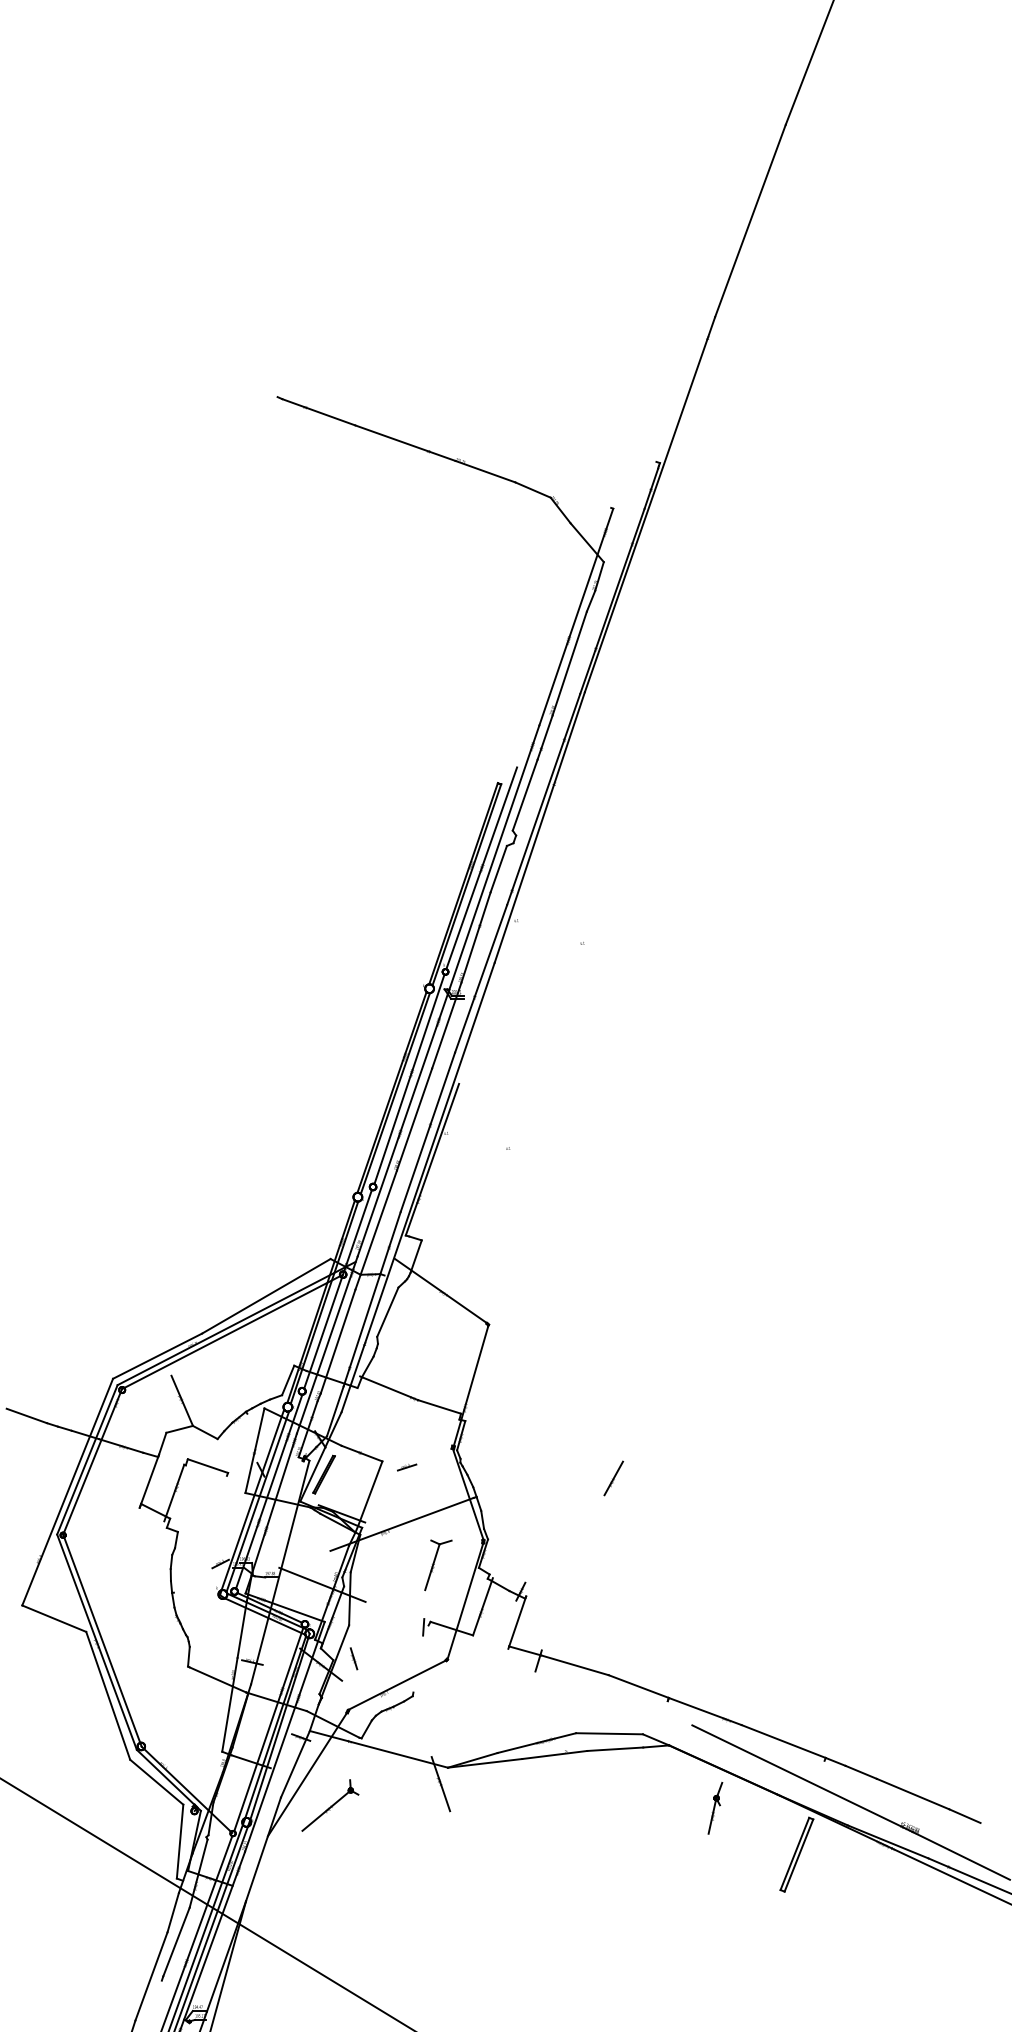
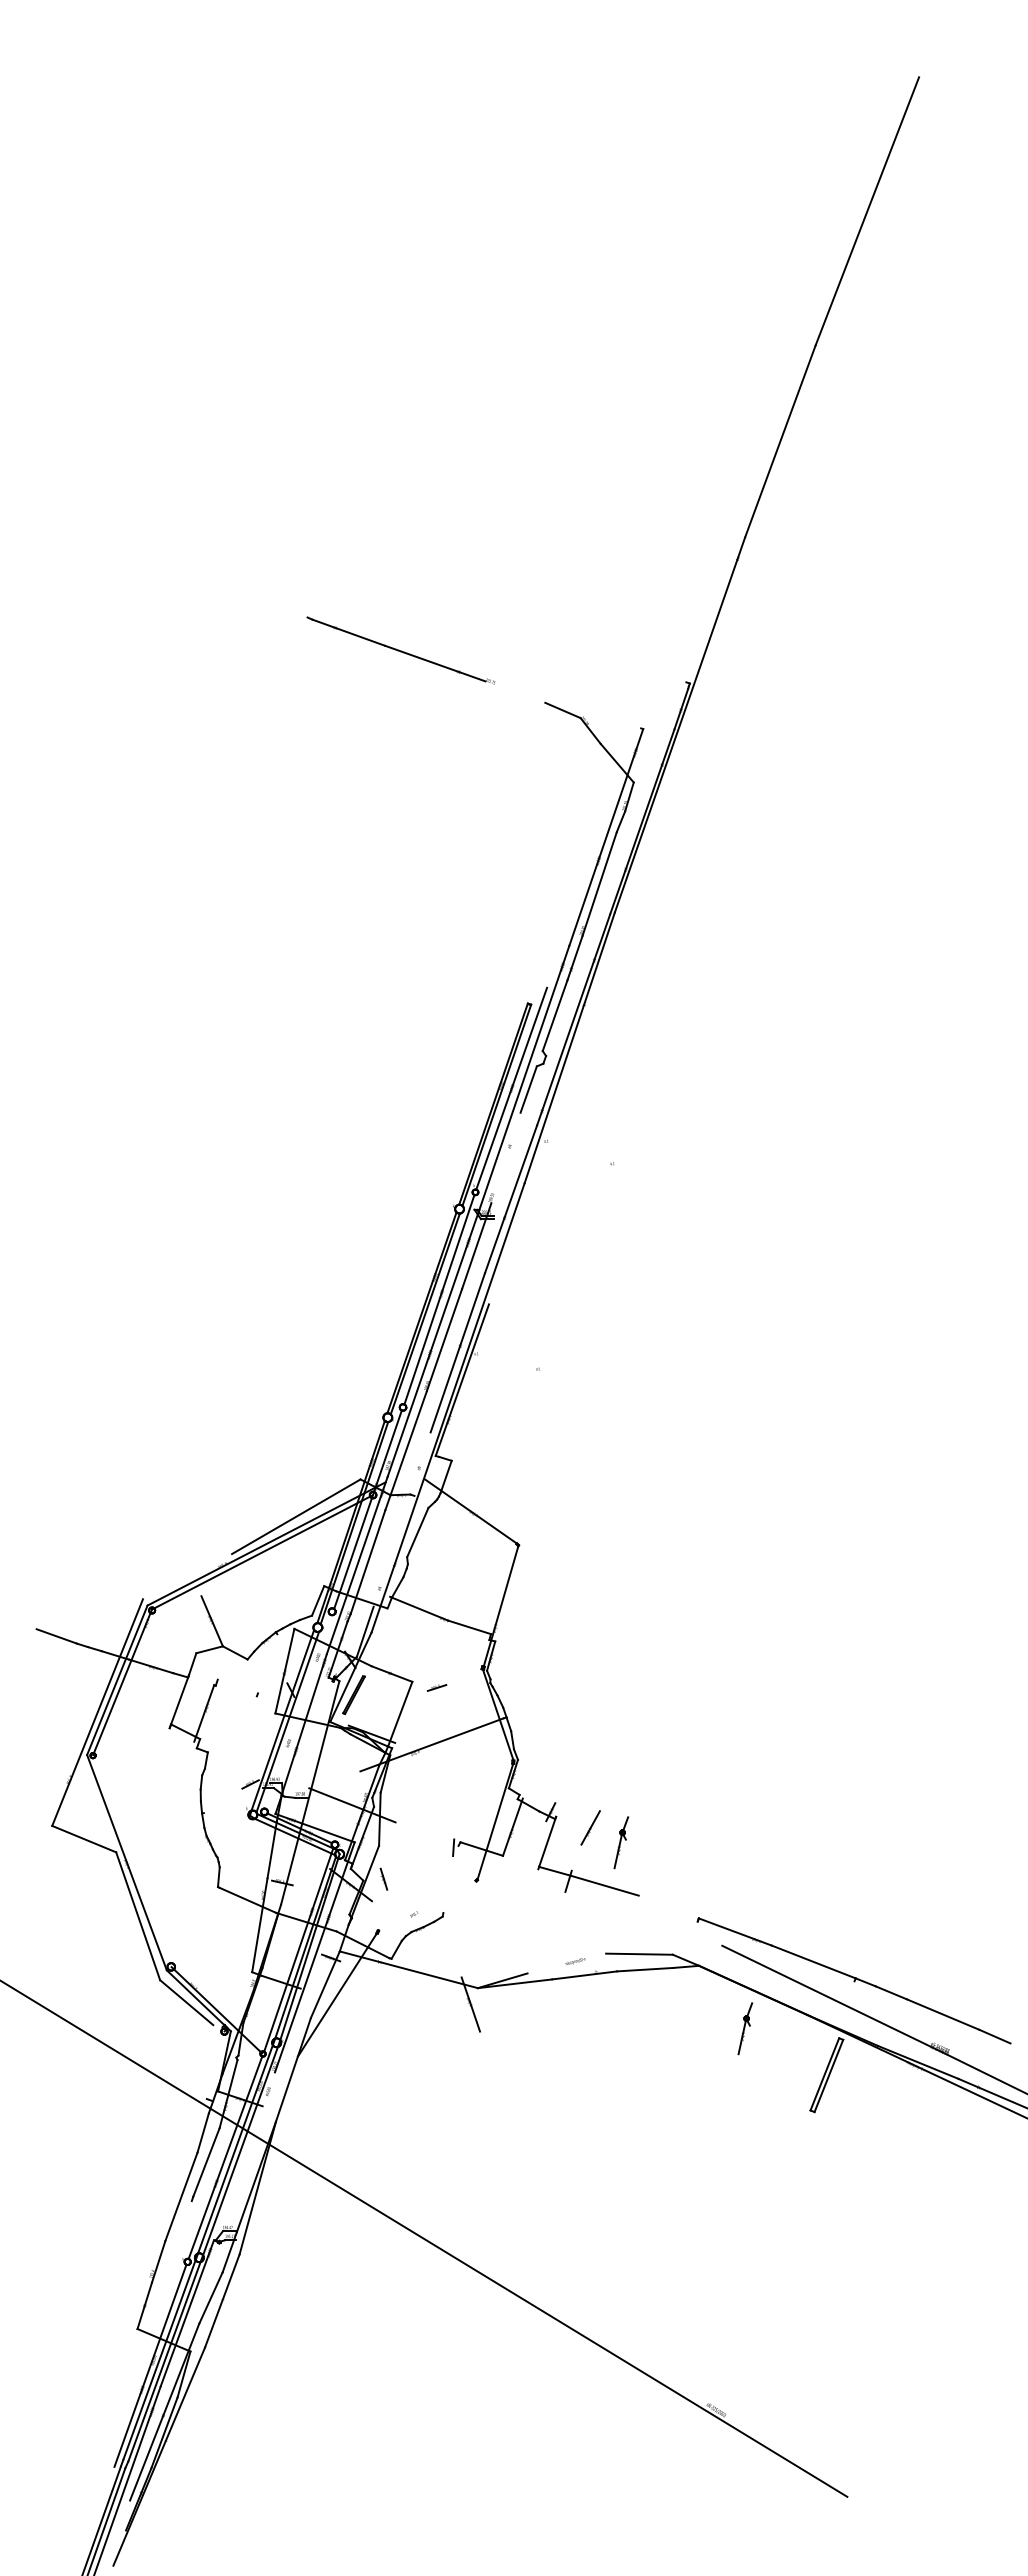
line: (485, 471) -> (515, 691), removed
line: (475, 937) -> (505, 1157), removed
line: (371, 1299) -> (401, 1519), removed
line: (157, 1356) -> (187, 1576), removed
line: (207, 1466) -> (237, 1686), removed
part: (613, 1478) -> (590, 1827), moved
line: (268, 1492) -> (298, 1712), removed
part: (438, 1565) -> (468, 1785), removed
part: (591, 1622) -> (621, 1842), added
line: (102, 1641) -> (132, 1861), removed
line: (396, 1685) -> (426, 1905), removed
line: (638, 1686) -> (668, 1906), removed
line: (536, 1743) -> (566, 1963), removed
part: (330, 1805) -> (360, 2025), removed
line: (179, 1842) -> (209, 2062), removed
line: (213, 1936) -> (243, 2156), removed

